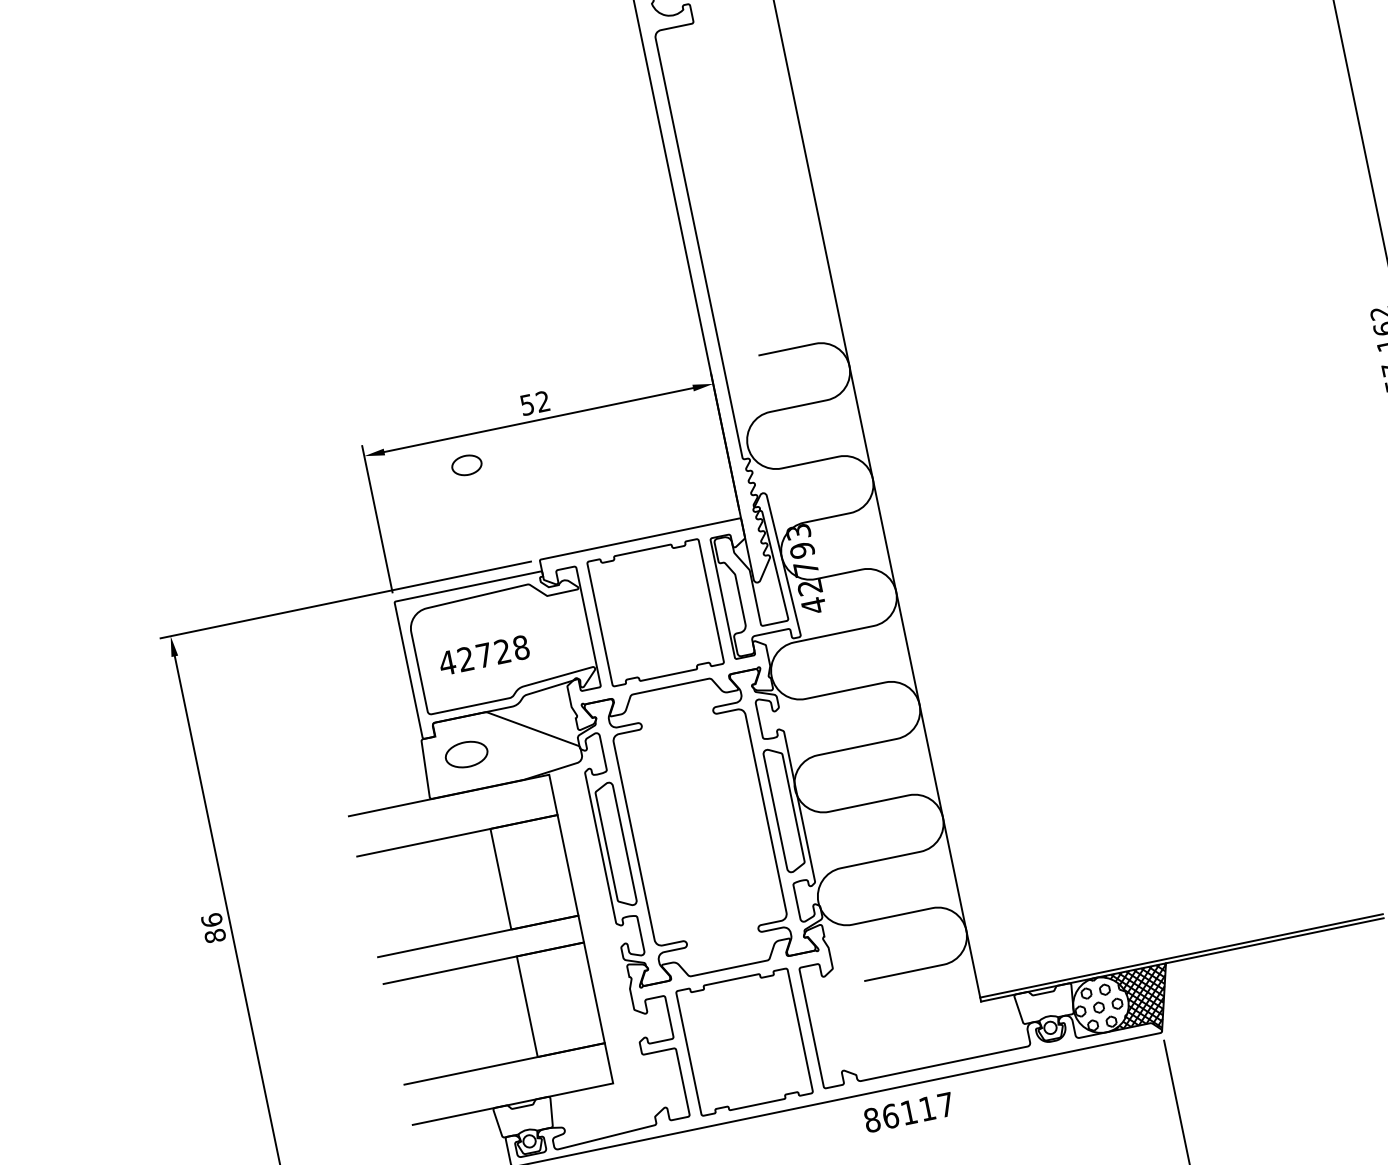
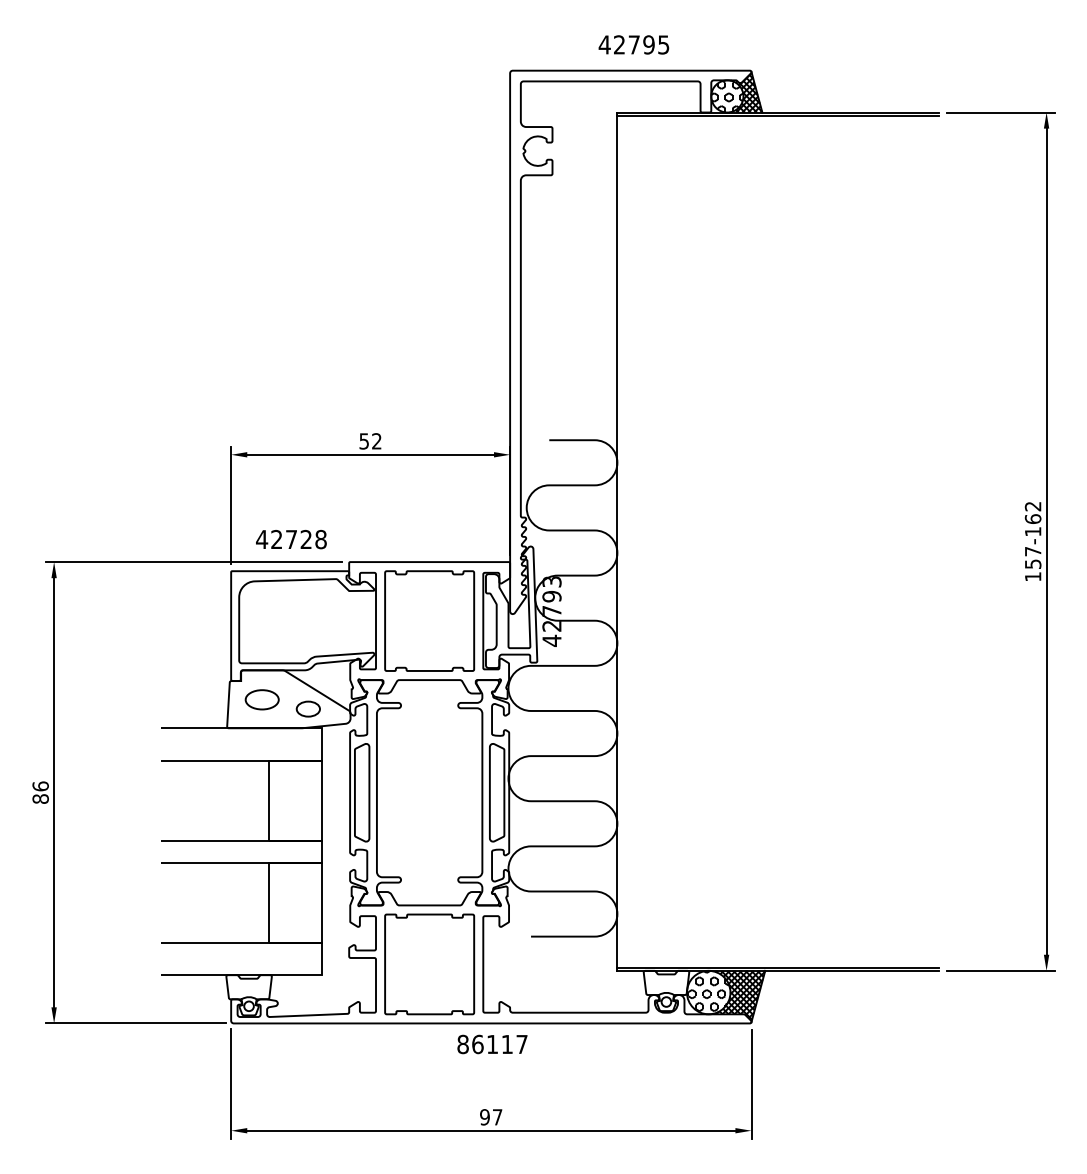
part: (465, 464) -> (307, 708), moved
text: (484, 655) -> (291, 539), moved
text: (908, 1112) -> (492, 1044), moved

